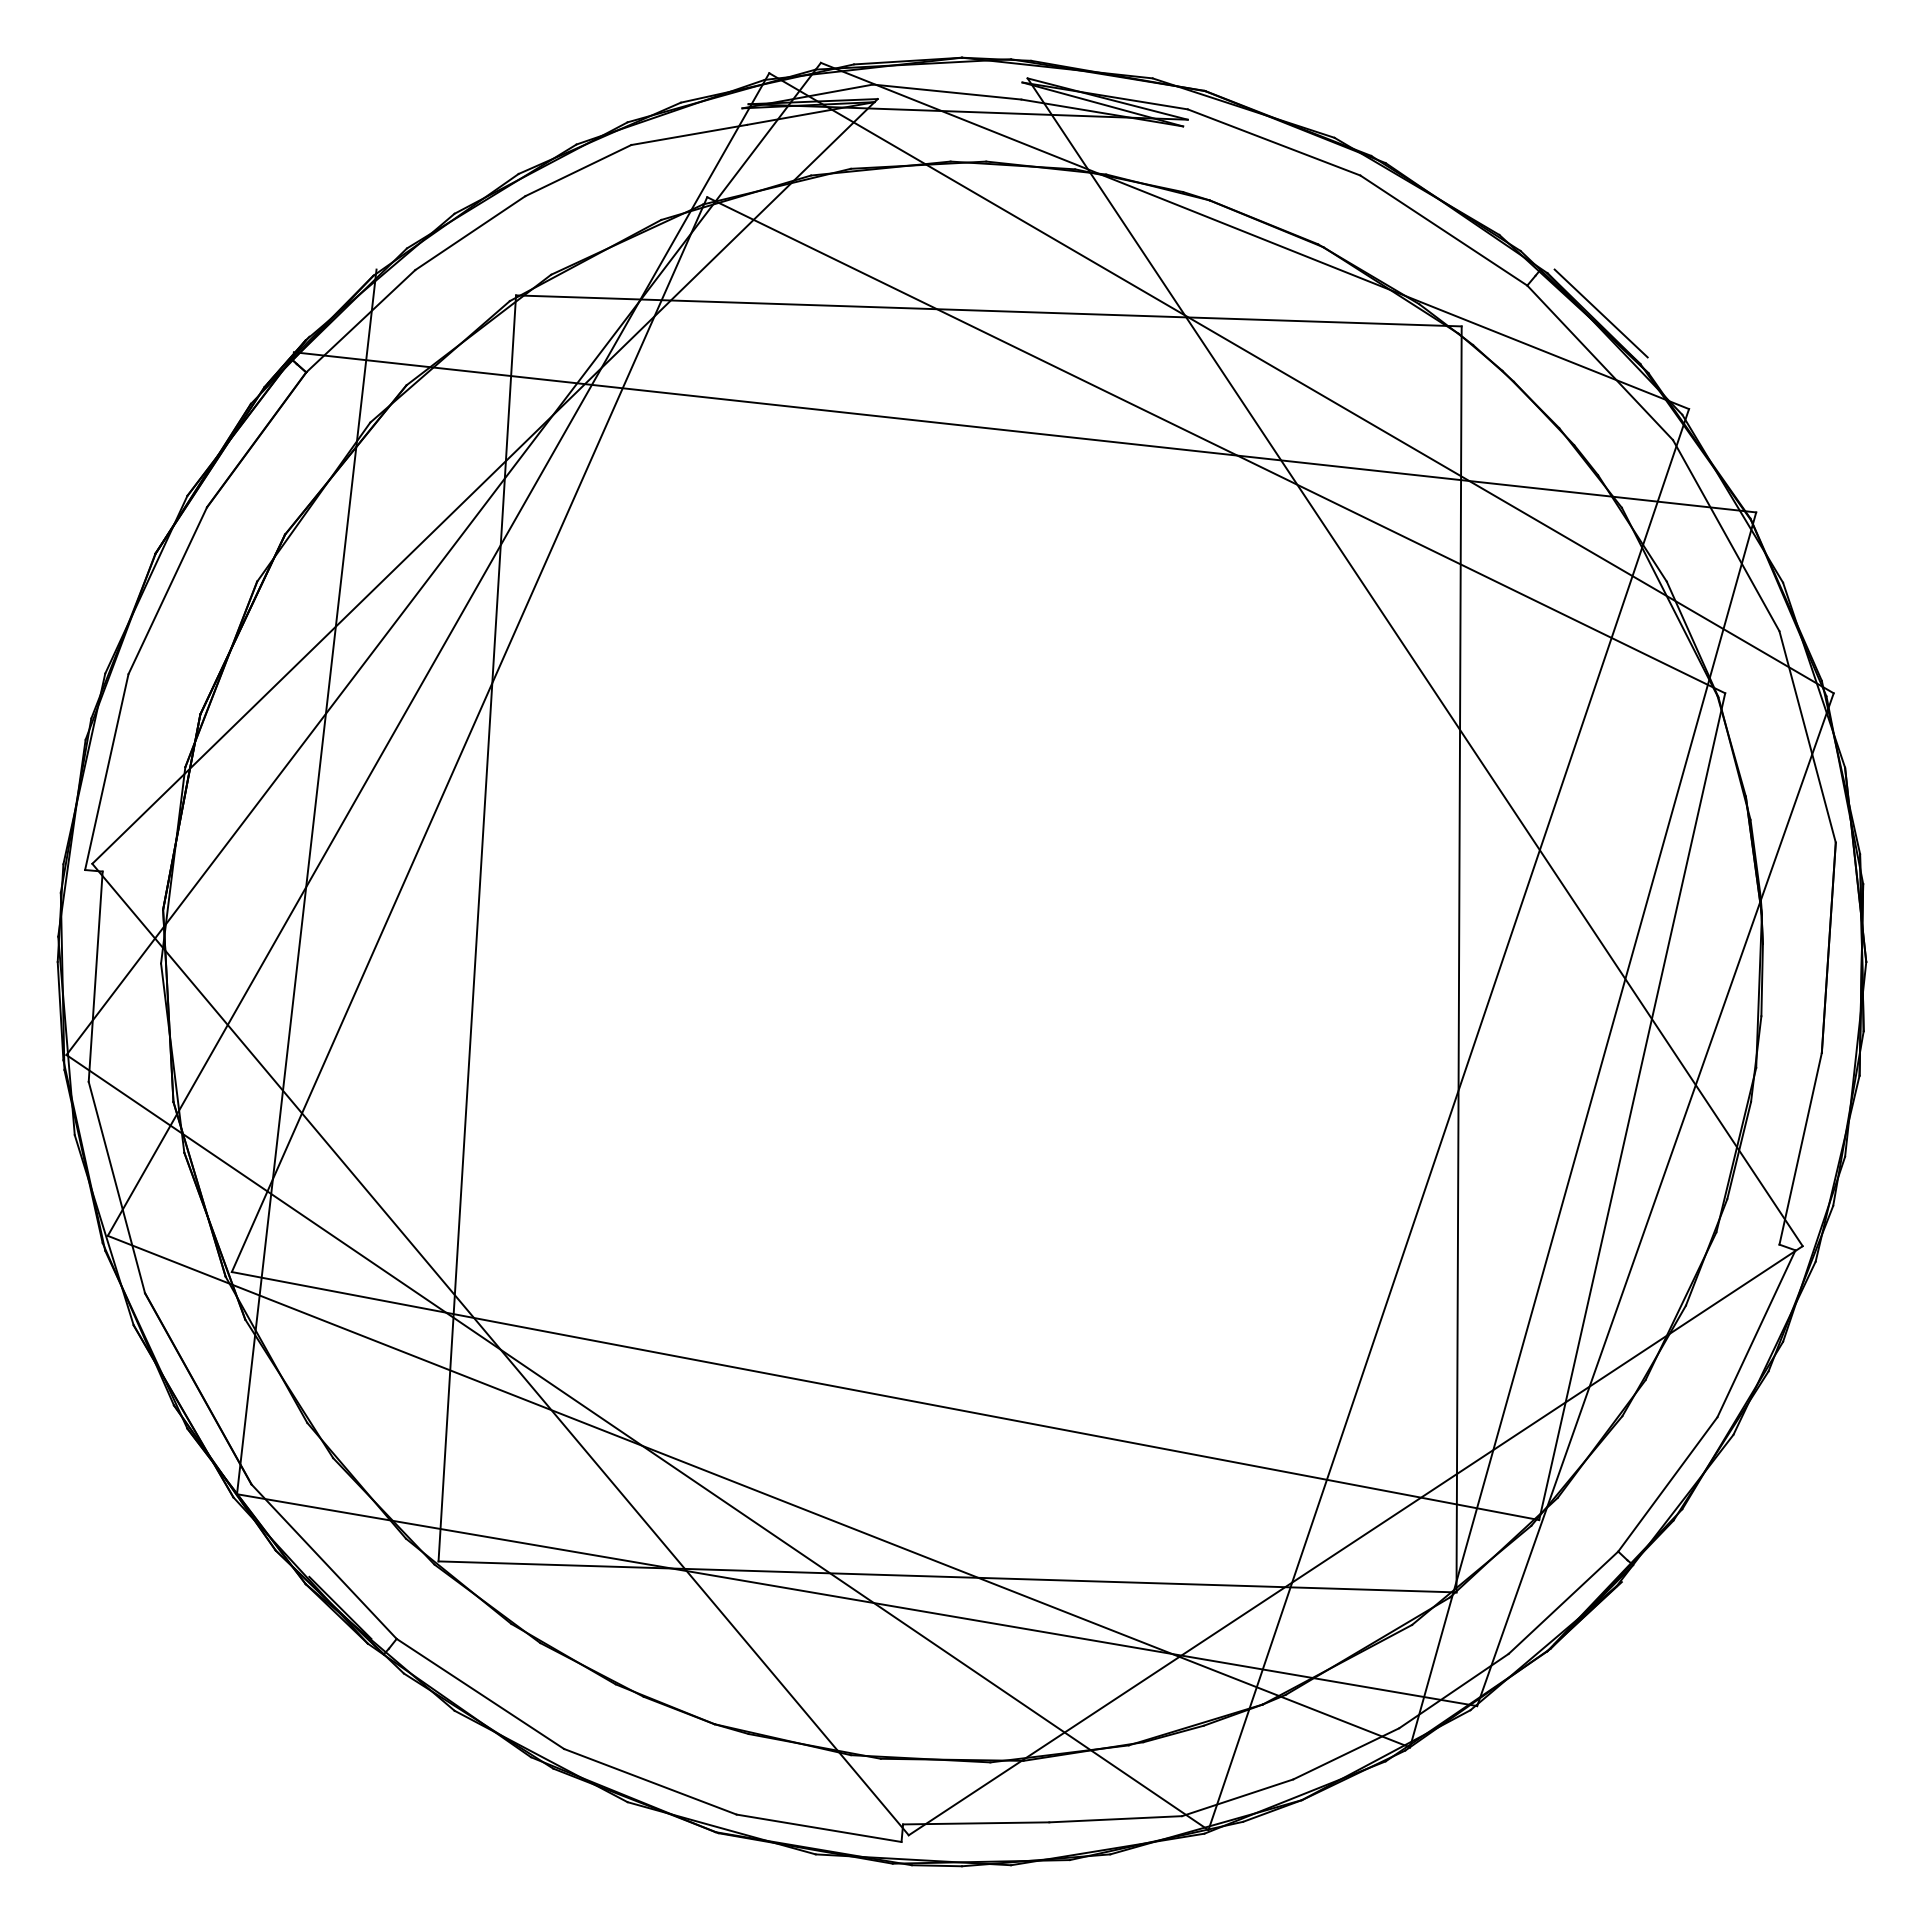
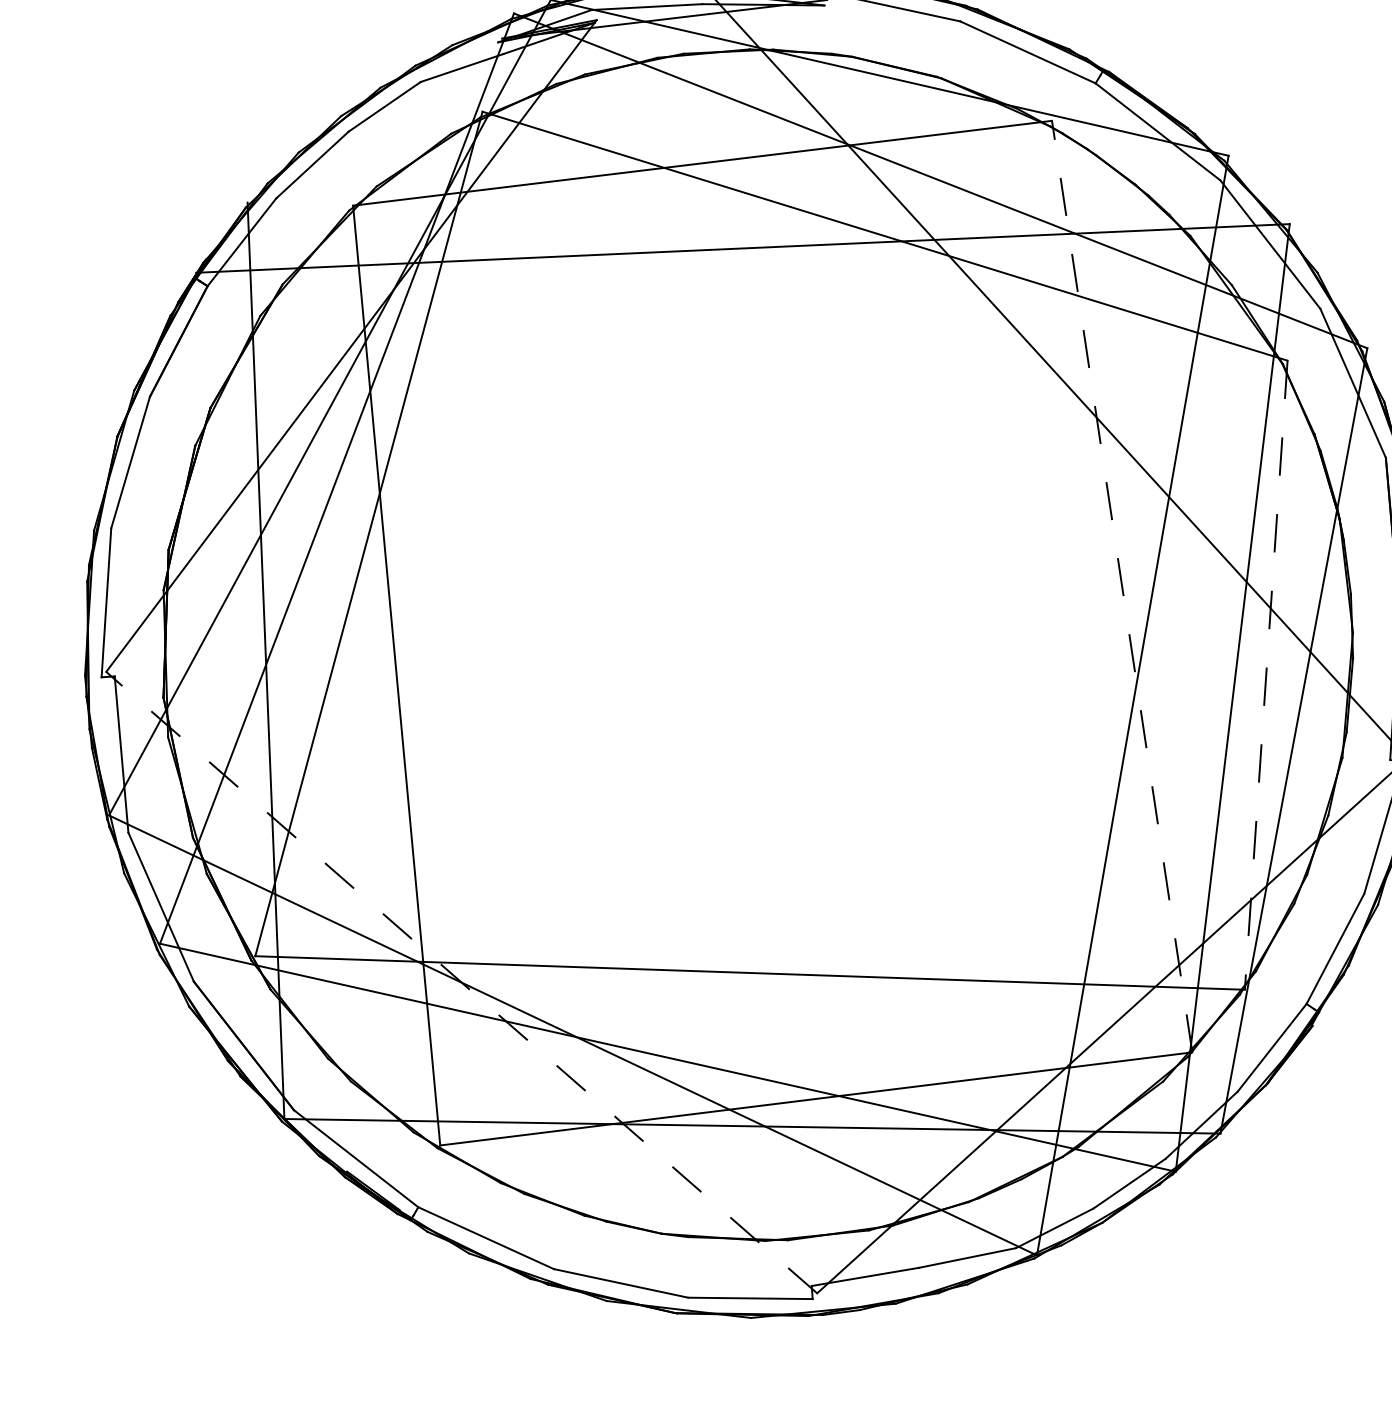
line: (1600, 313) -> (1152, 95), removed
line: (1459, 958) -> (1122, 585), solid -> dashed
line: (1632, 1106) -> (1266, 675), solid -> dashed
line: (500, 1349) -> (461, 982), solid -> dashed

